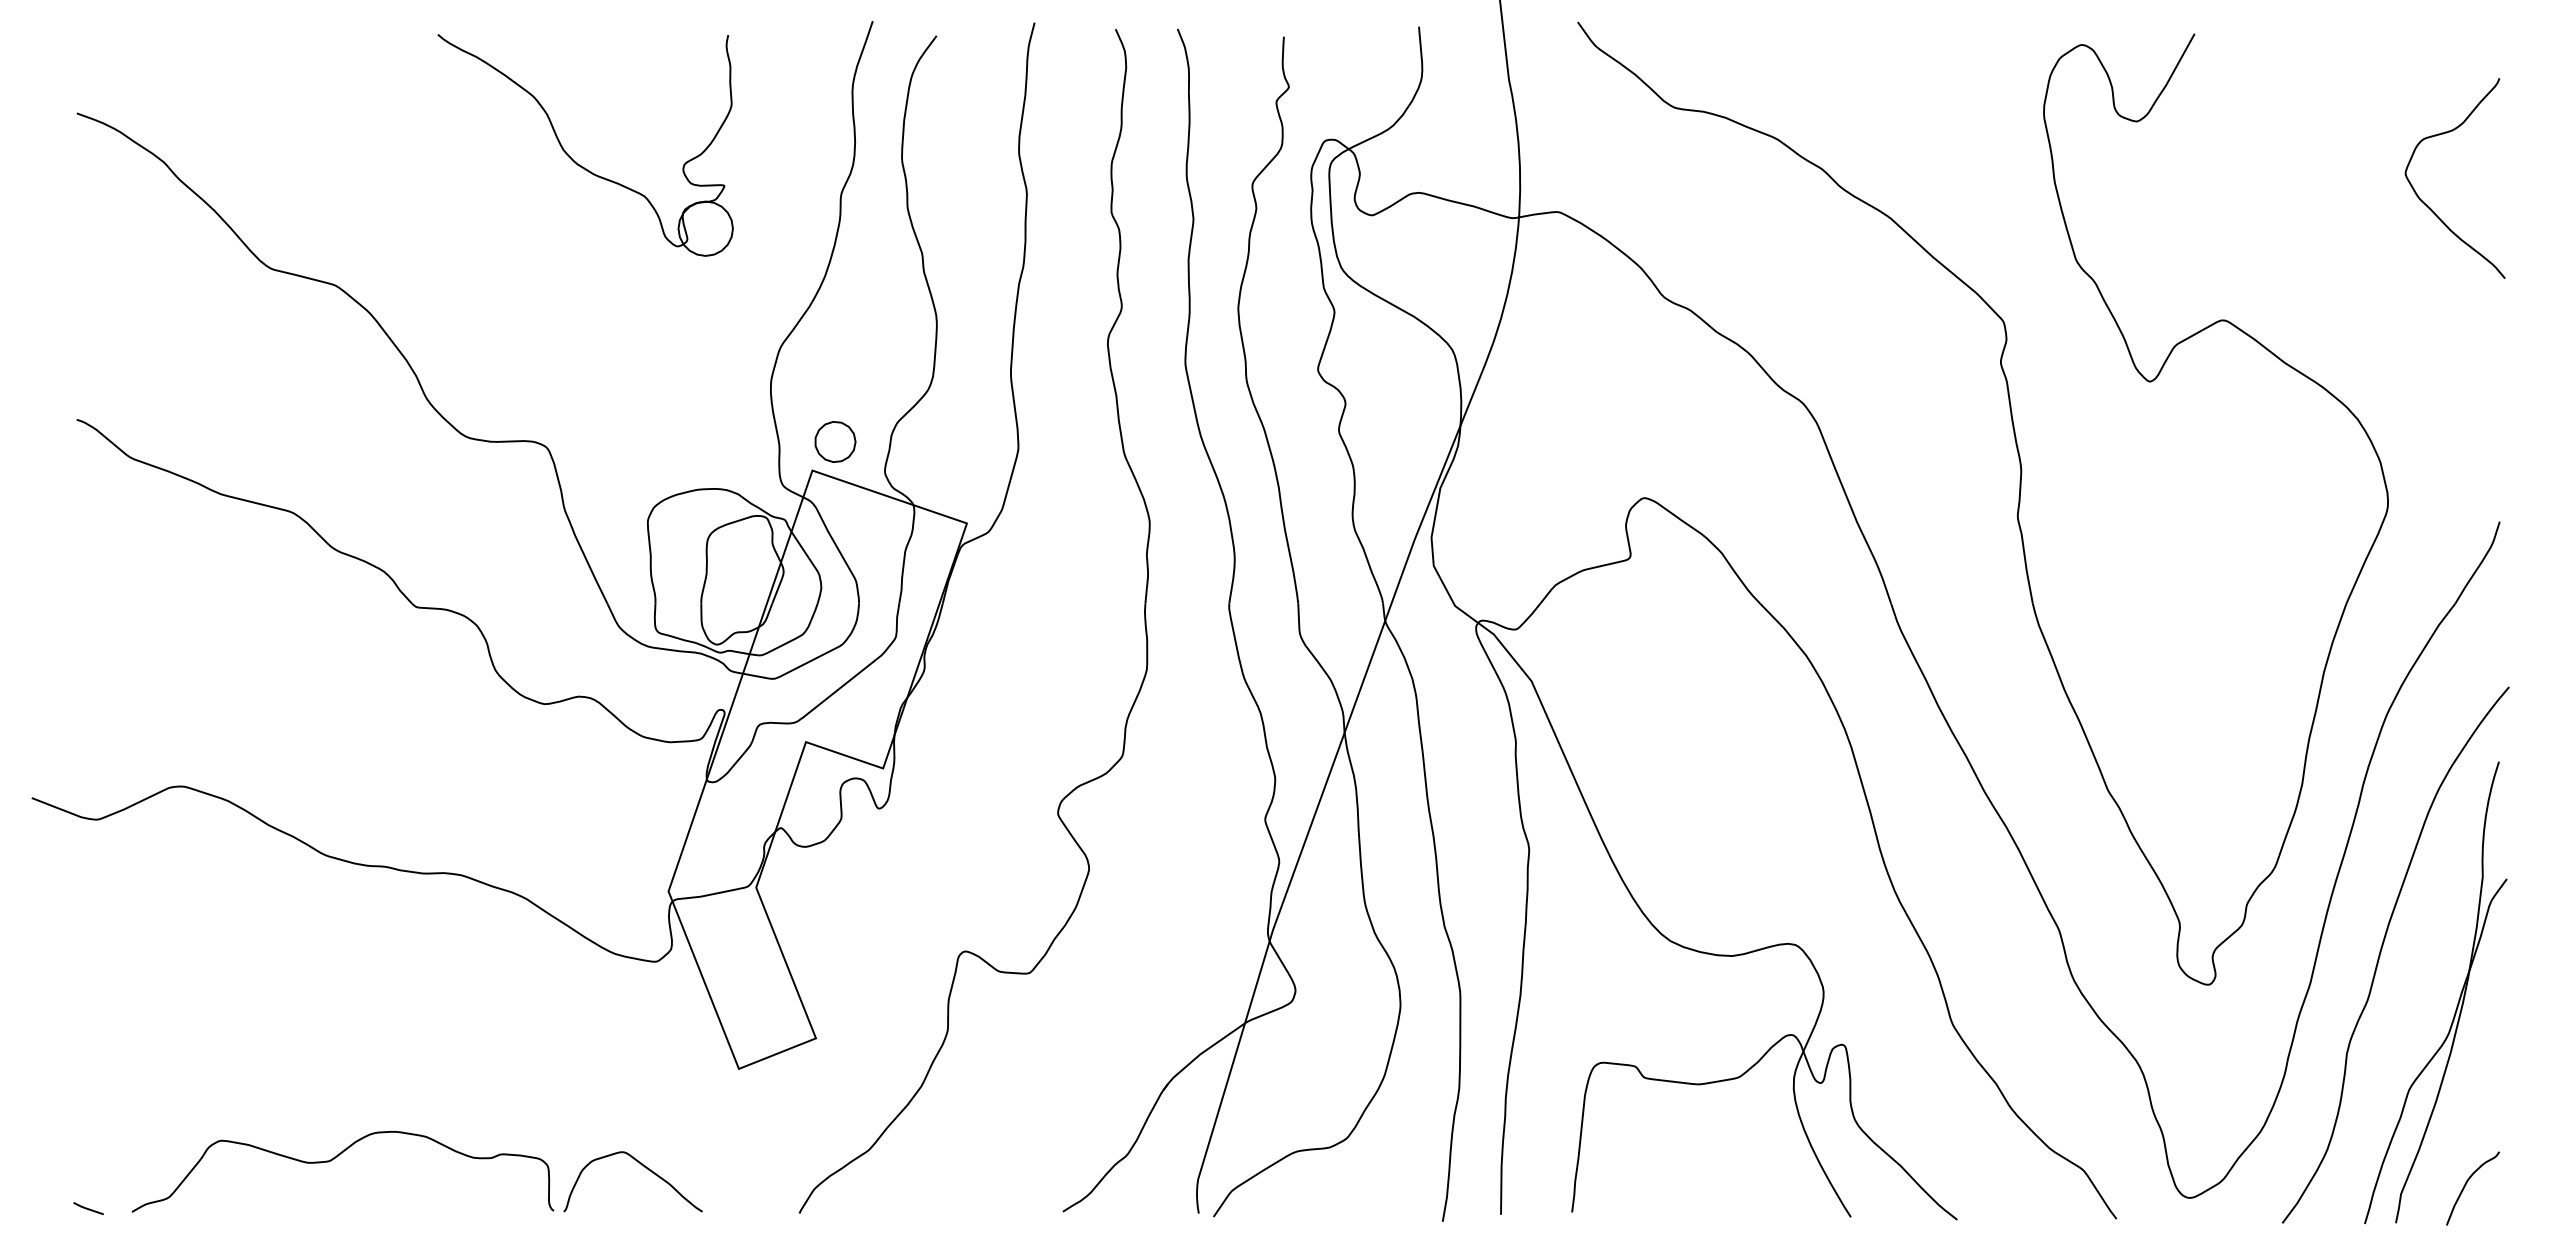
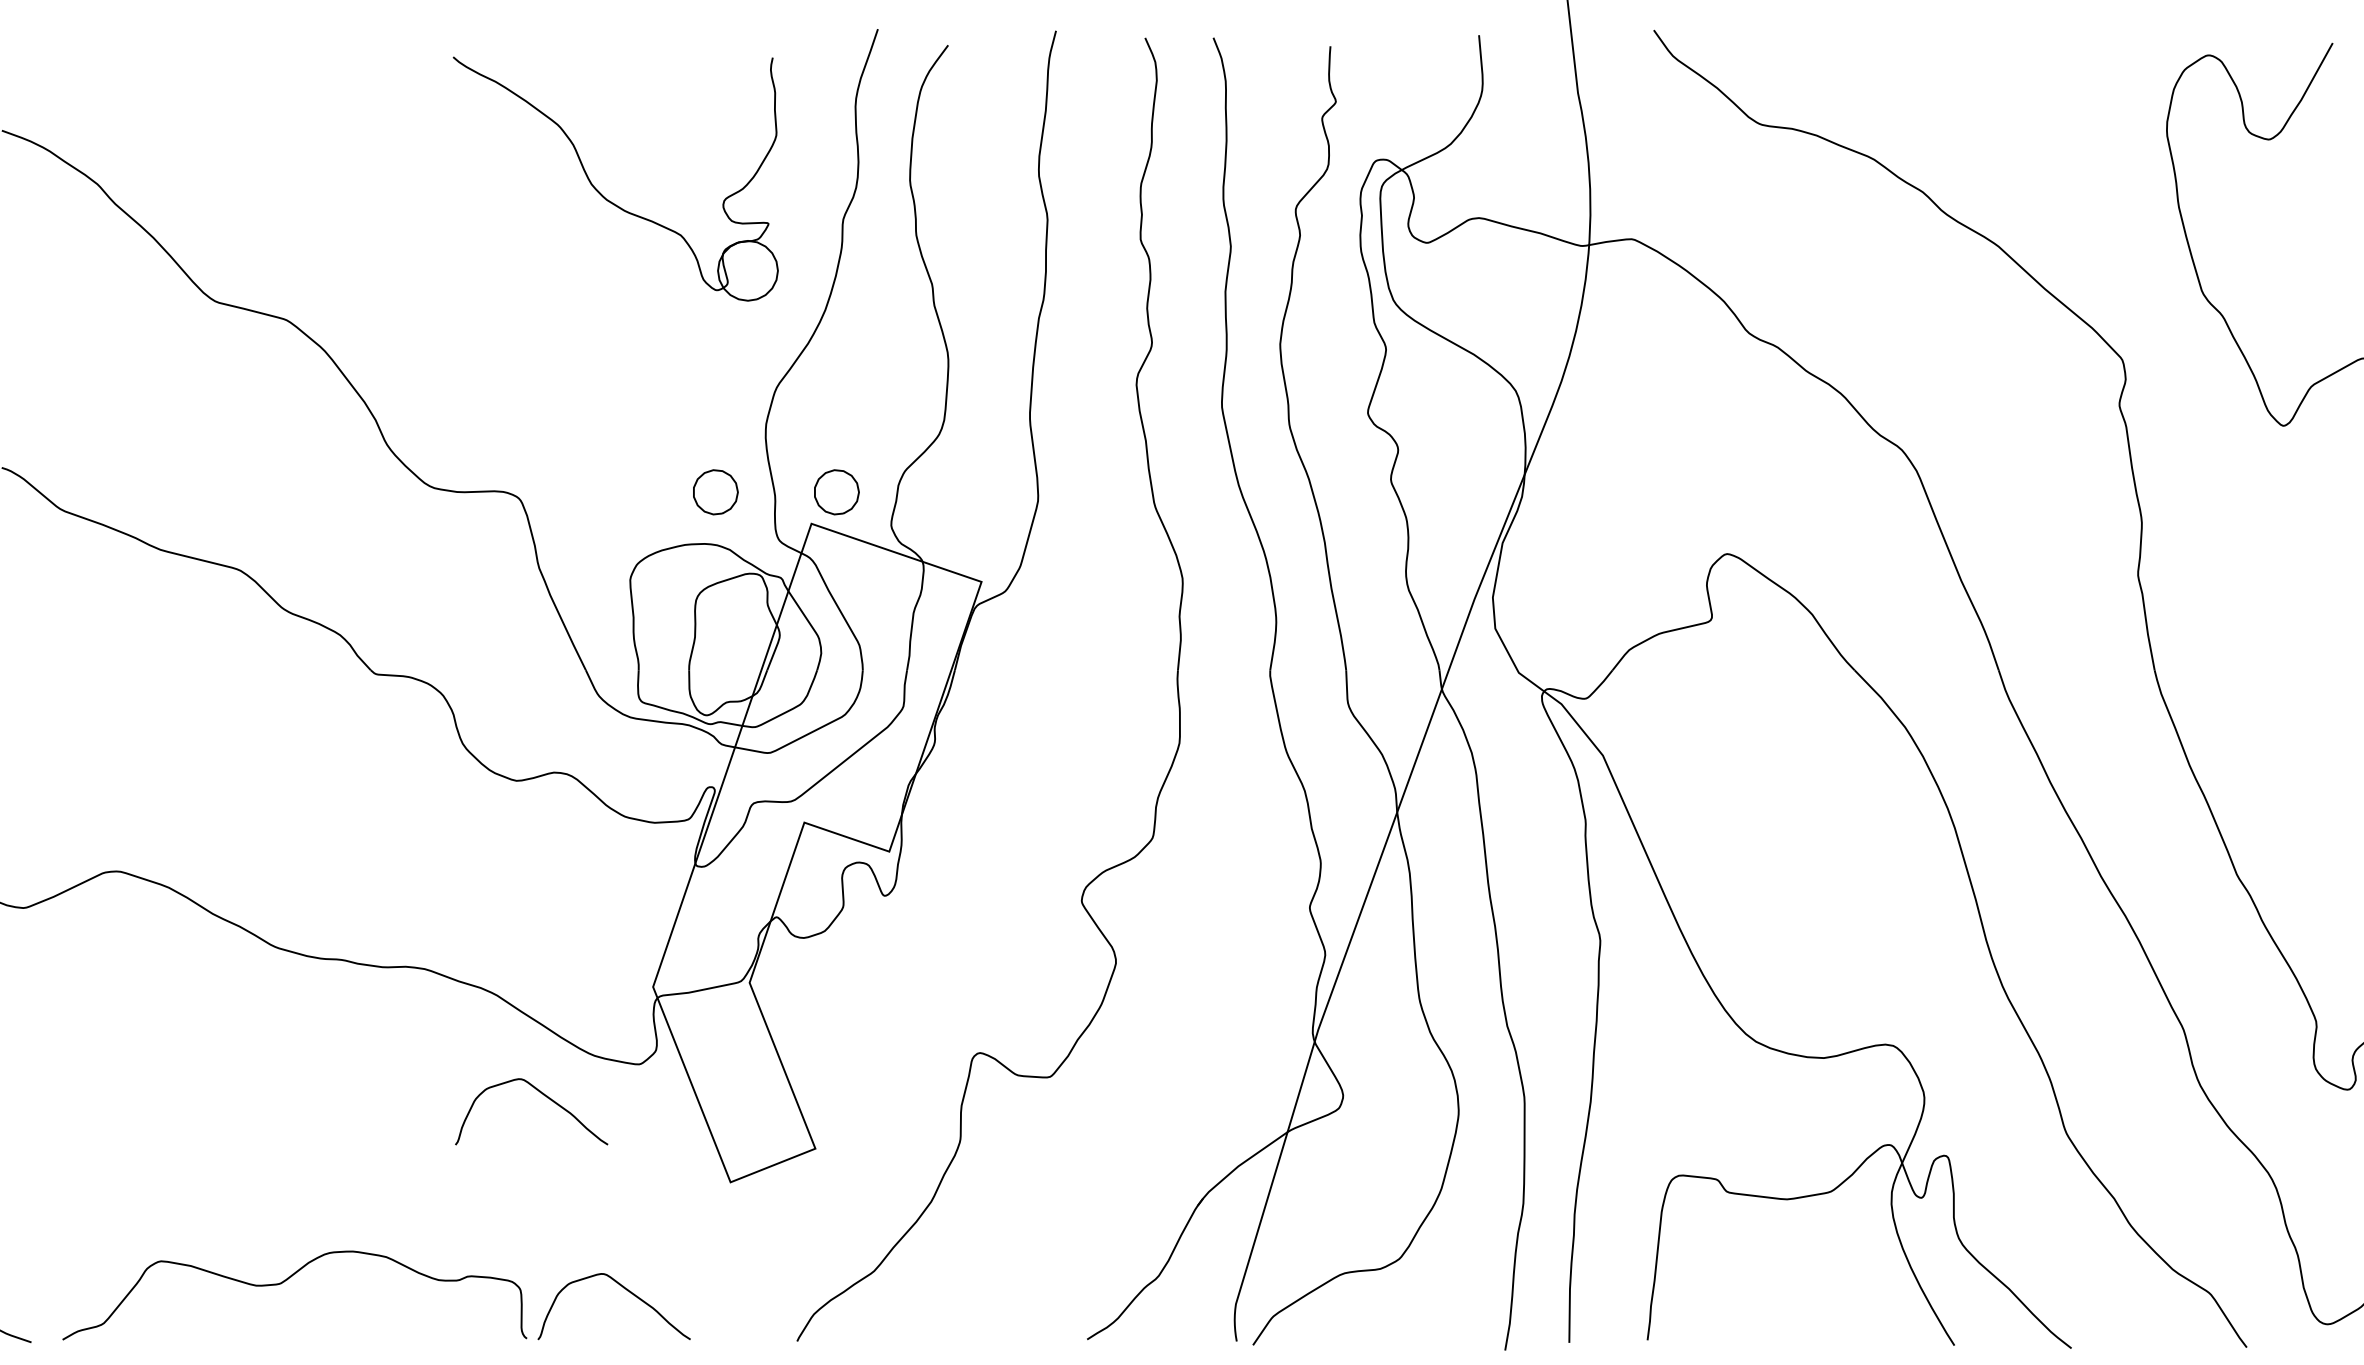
part: (572, 158) -> (601, 193), moved
part: (725, 441) -> (715, 491), added
curve: (566, 988) -> (540, 1093), added

